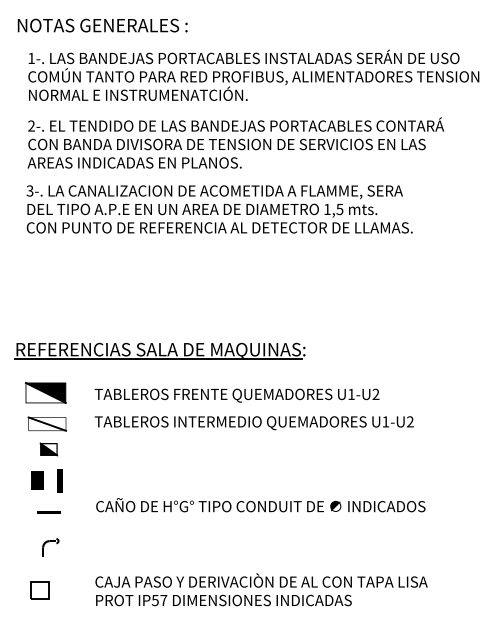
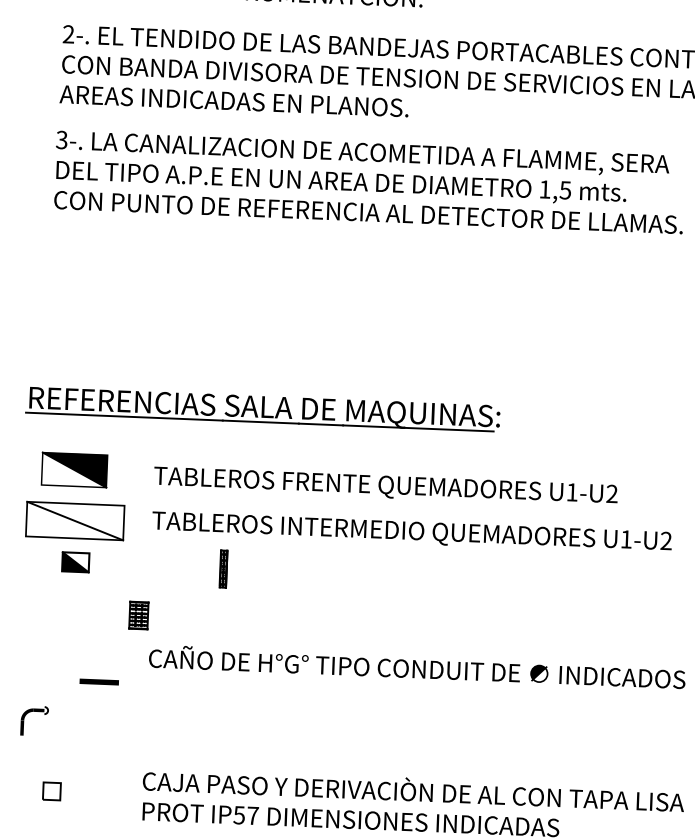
part: (46, 423) -> (73, 519), size x1.6
part: (37, 480) -> (138, 615), moved
part: (59, 480) -> (223, 568), moved
line: (48, 512) -> (98, 682), moved
part: (50, 547) -> (34, 720), moved
part: (39, 590) -> (51, 791), size x0.6

